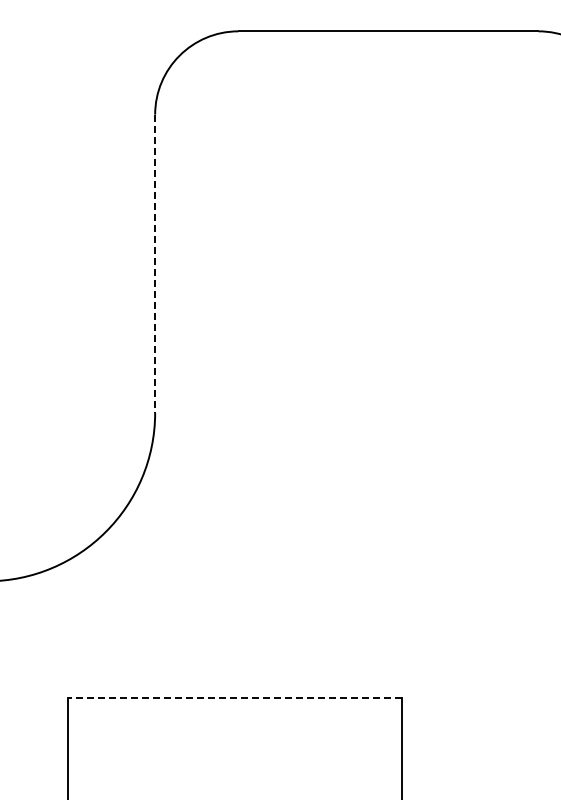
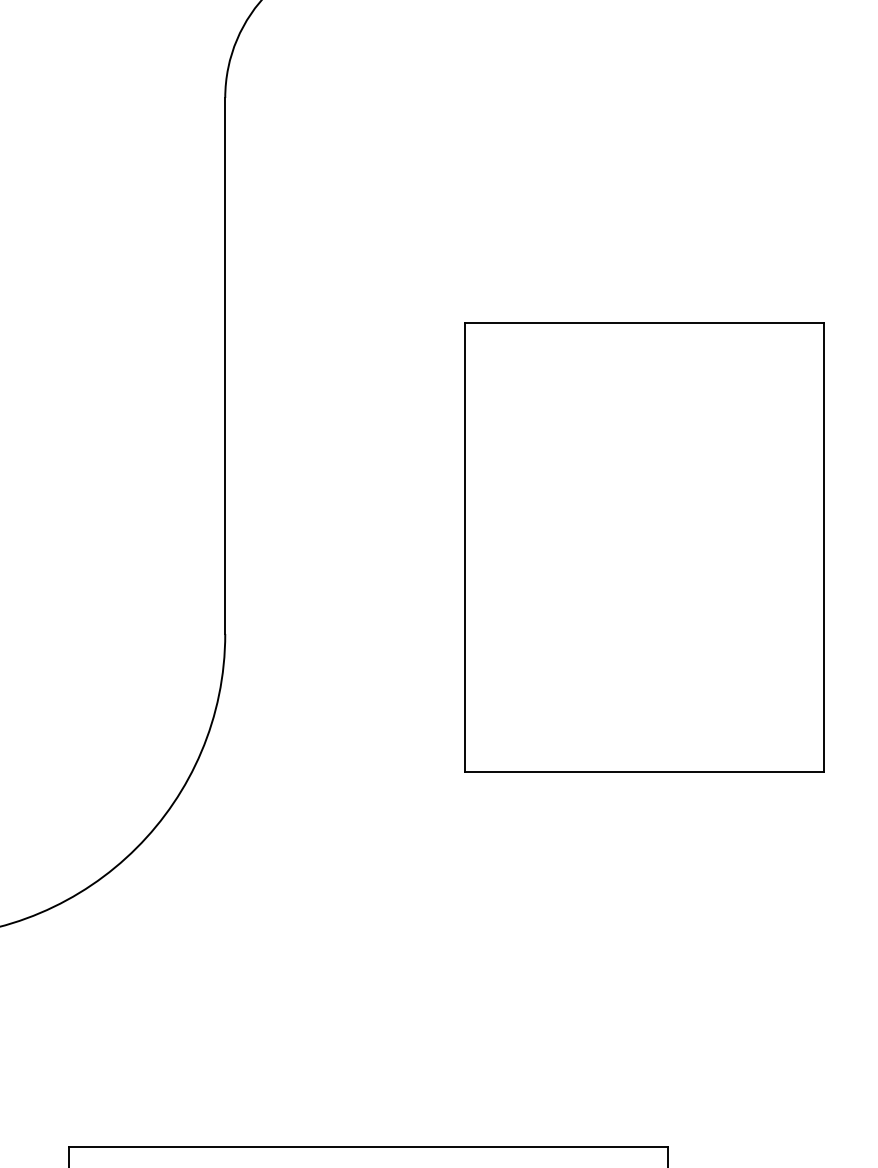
line: (155, 264) -> (225, 367), dashed -> solid
part: (388, 364) -> (644, 547), added
line: (234, 697) -> (367, 1145), dashed -> solid

